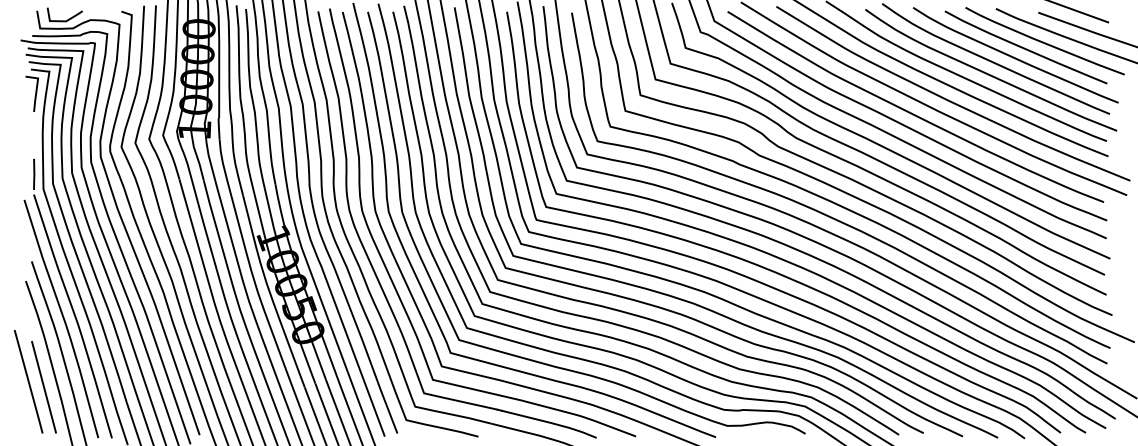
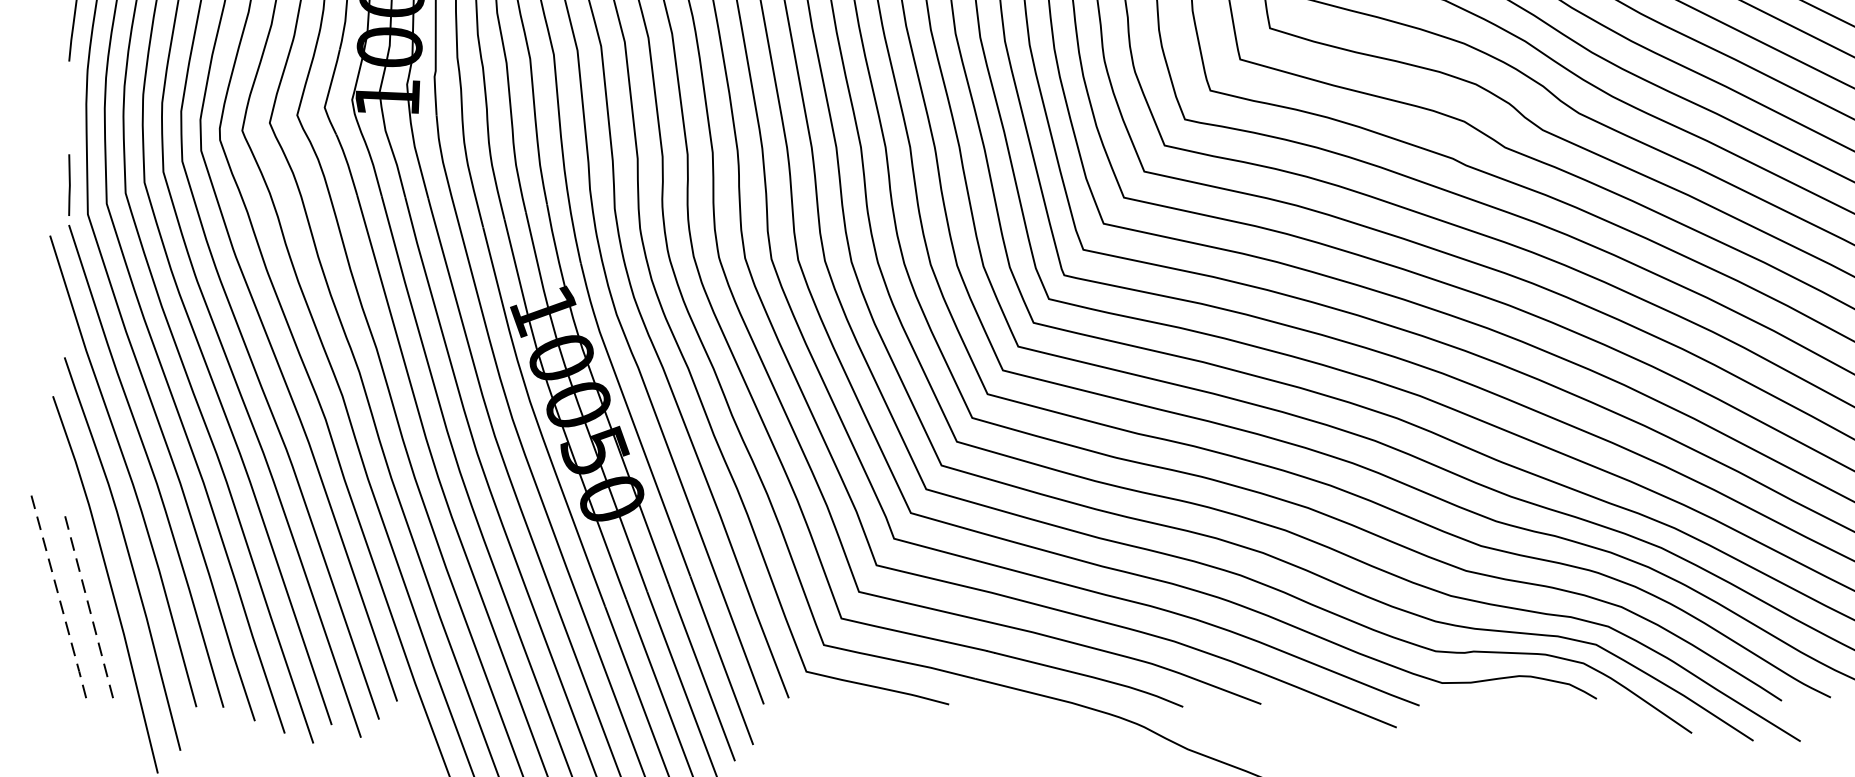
line: (28, 381) -> (58, 595), solid -> dashed
line: (44, 387) -> (89, 607), solid -> dashed

